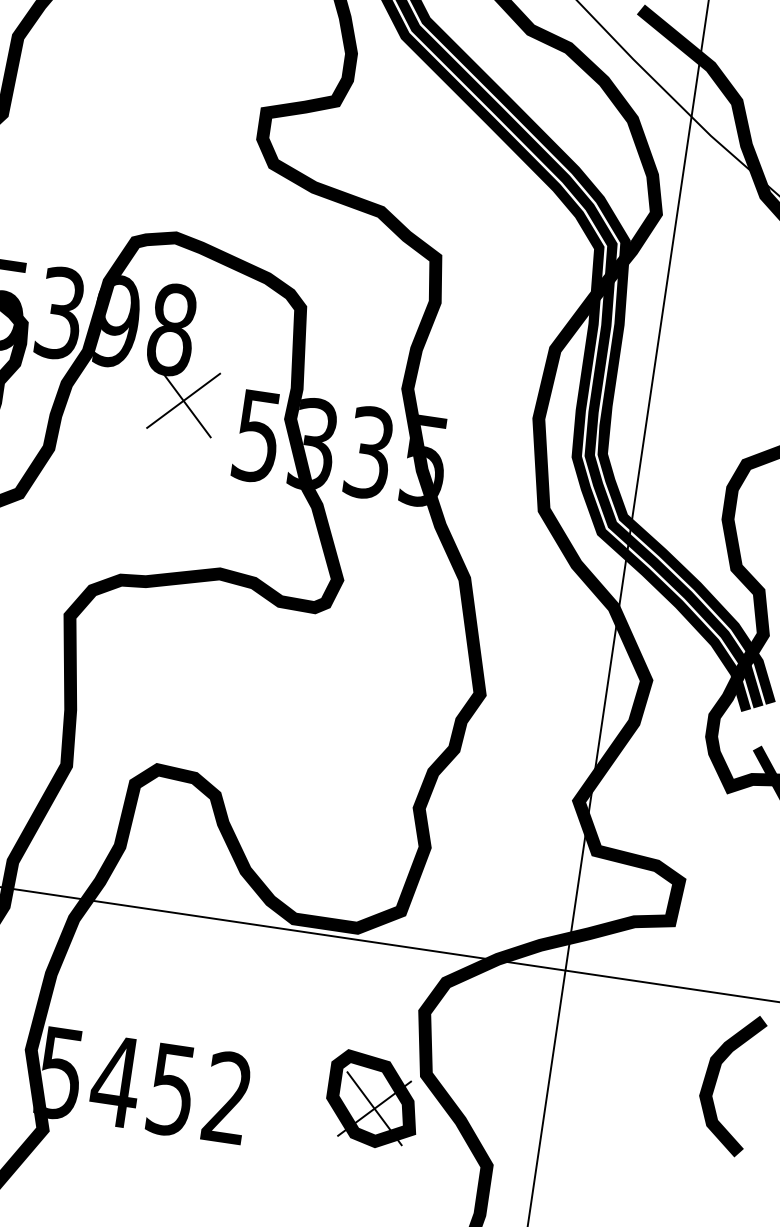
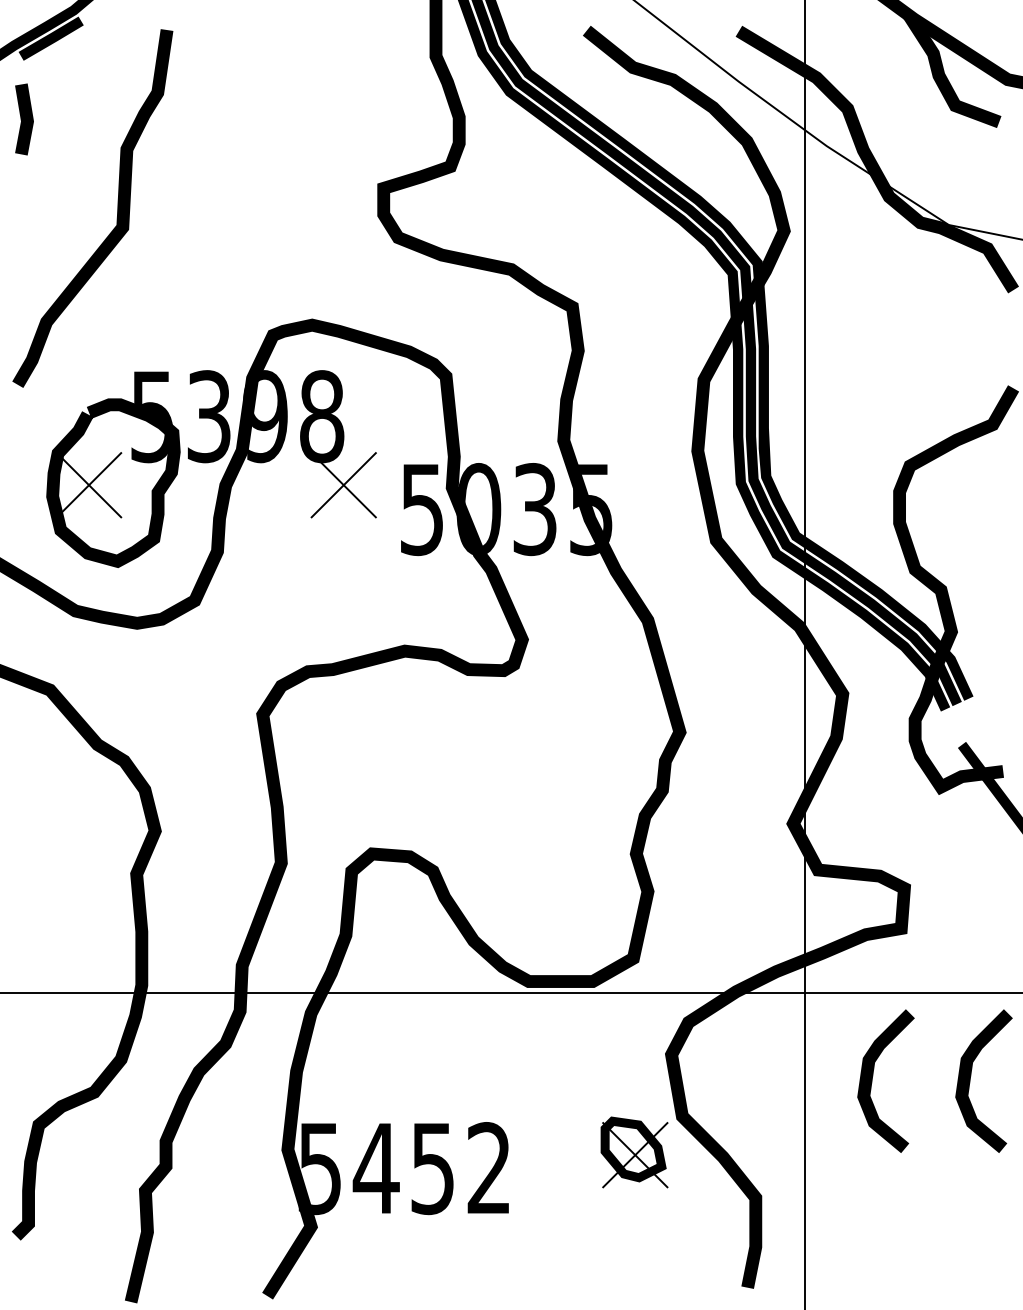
text: (313, 444) -> (478, 509), 5335 -> 5035
curve: (621, 1063) -> (873, 1076), added
part: (373, 1100) -> (633, 1149), size x0.7

